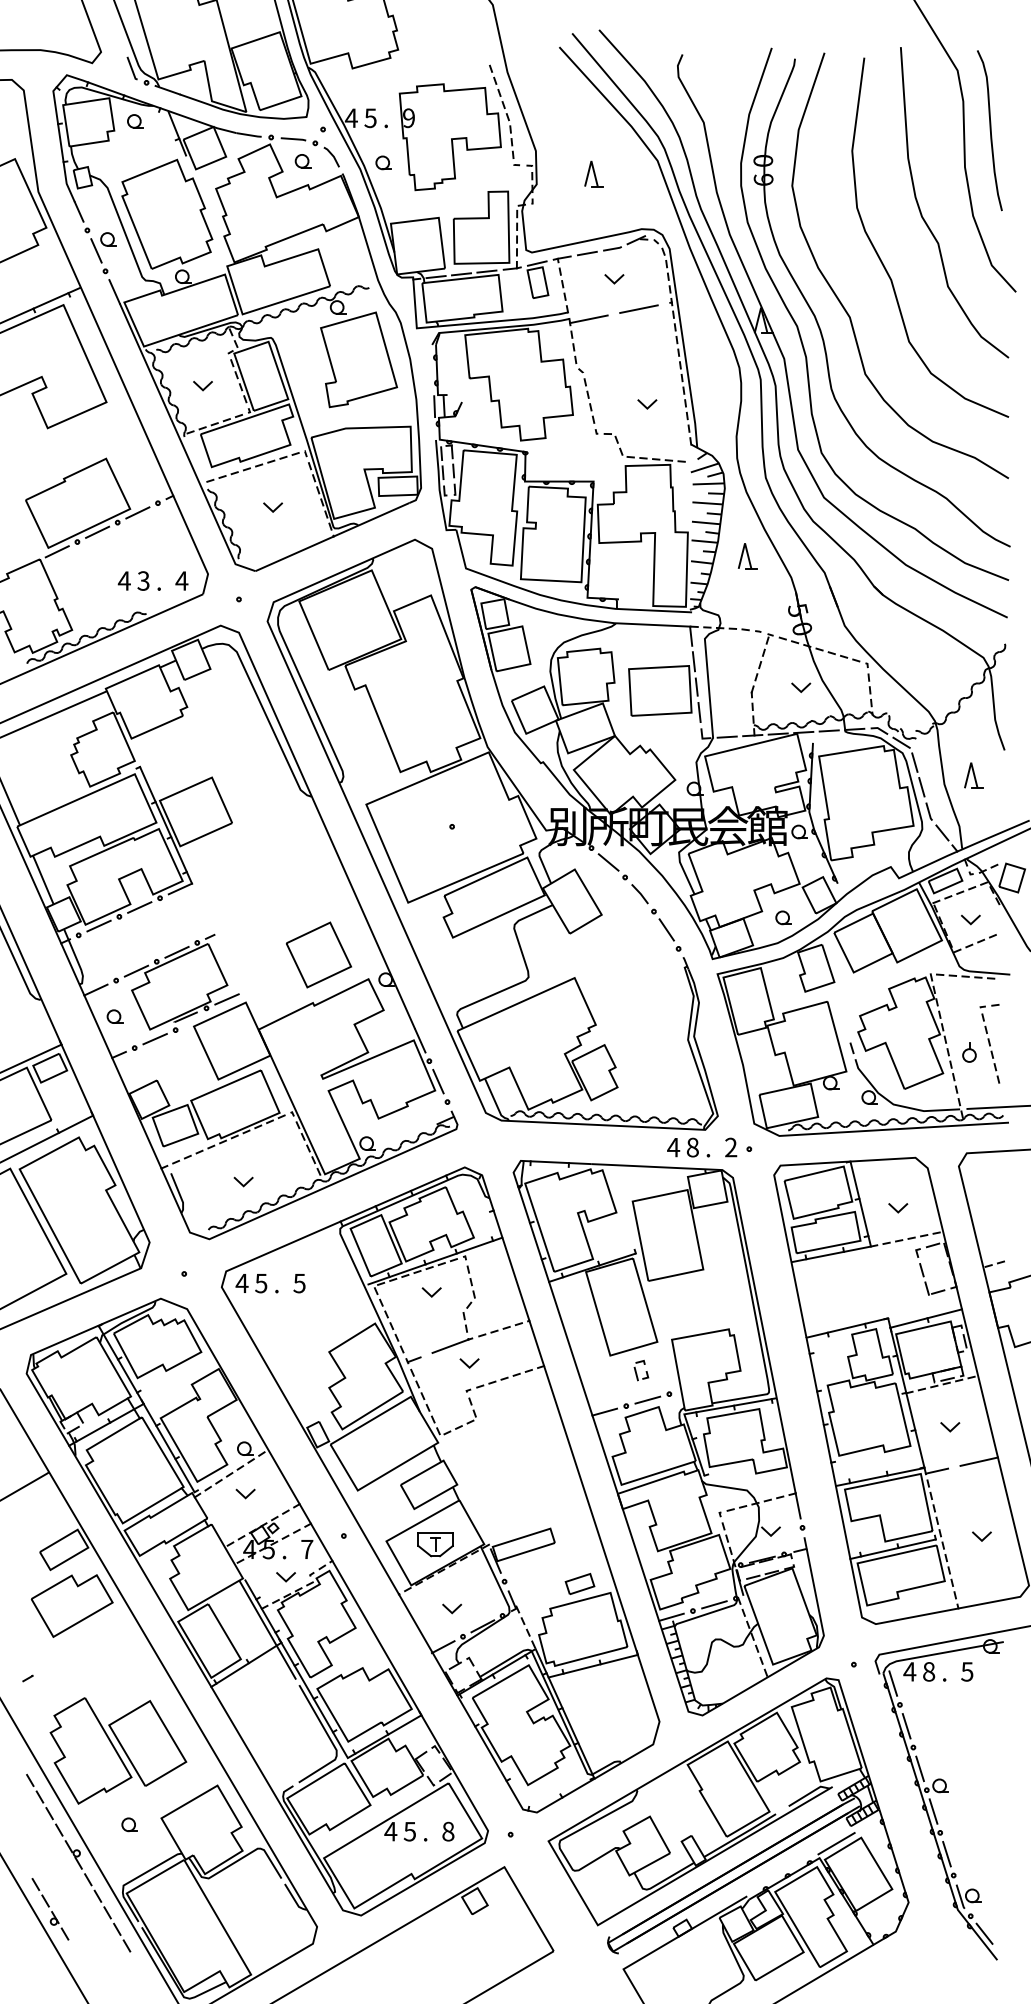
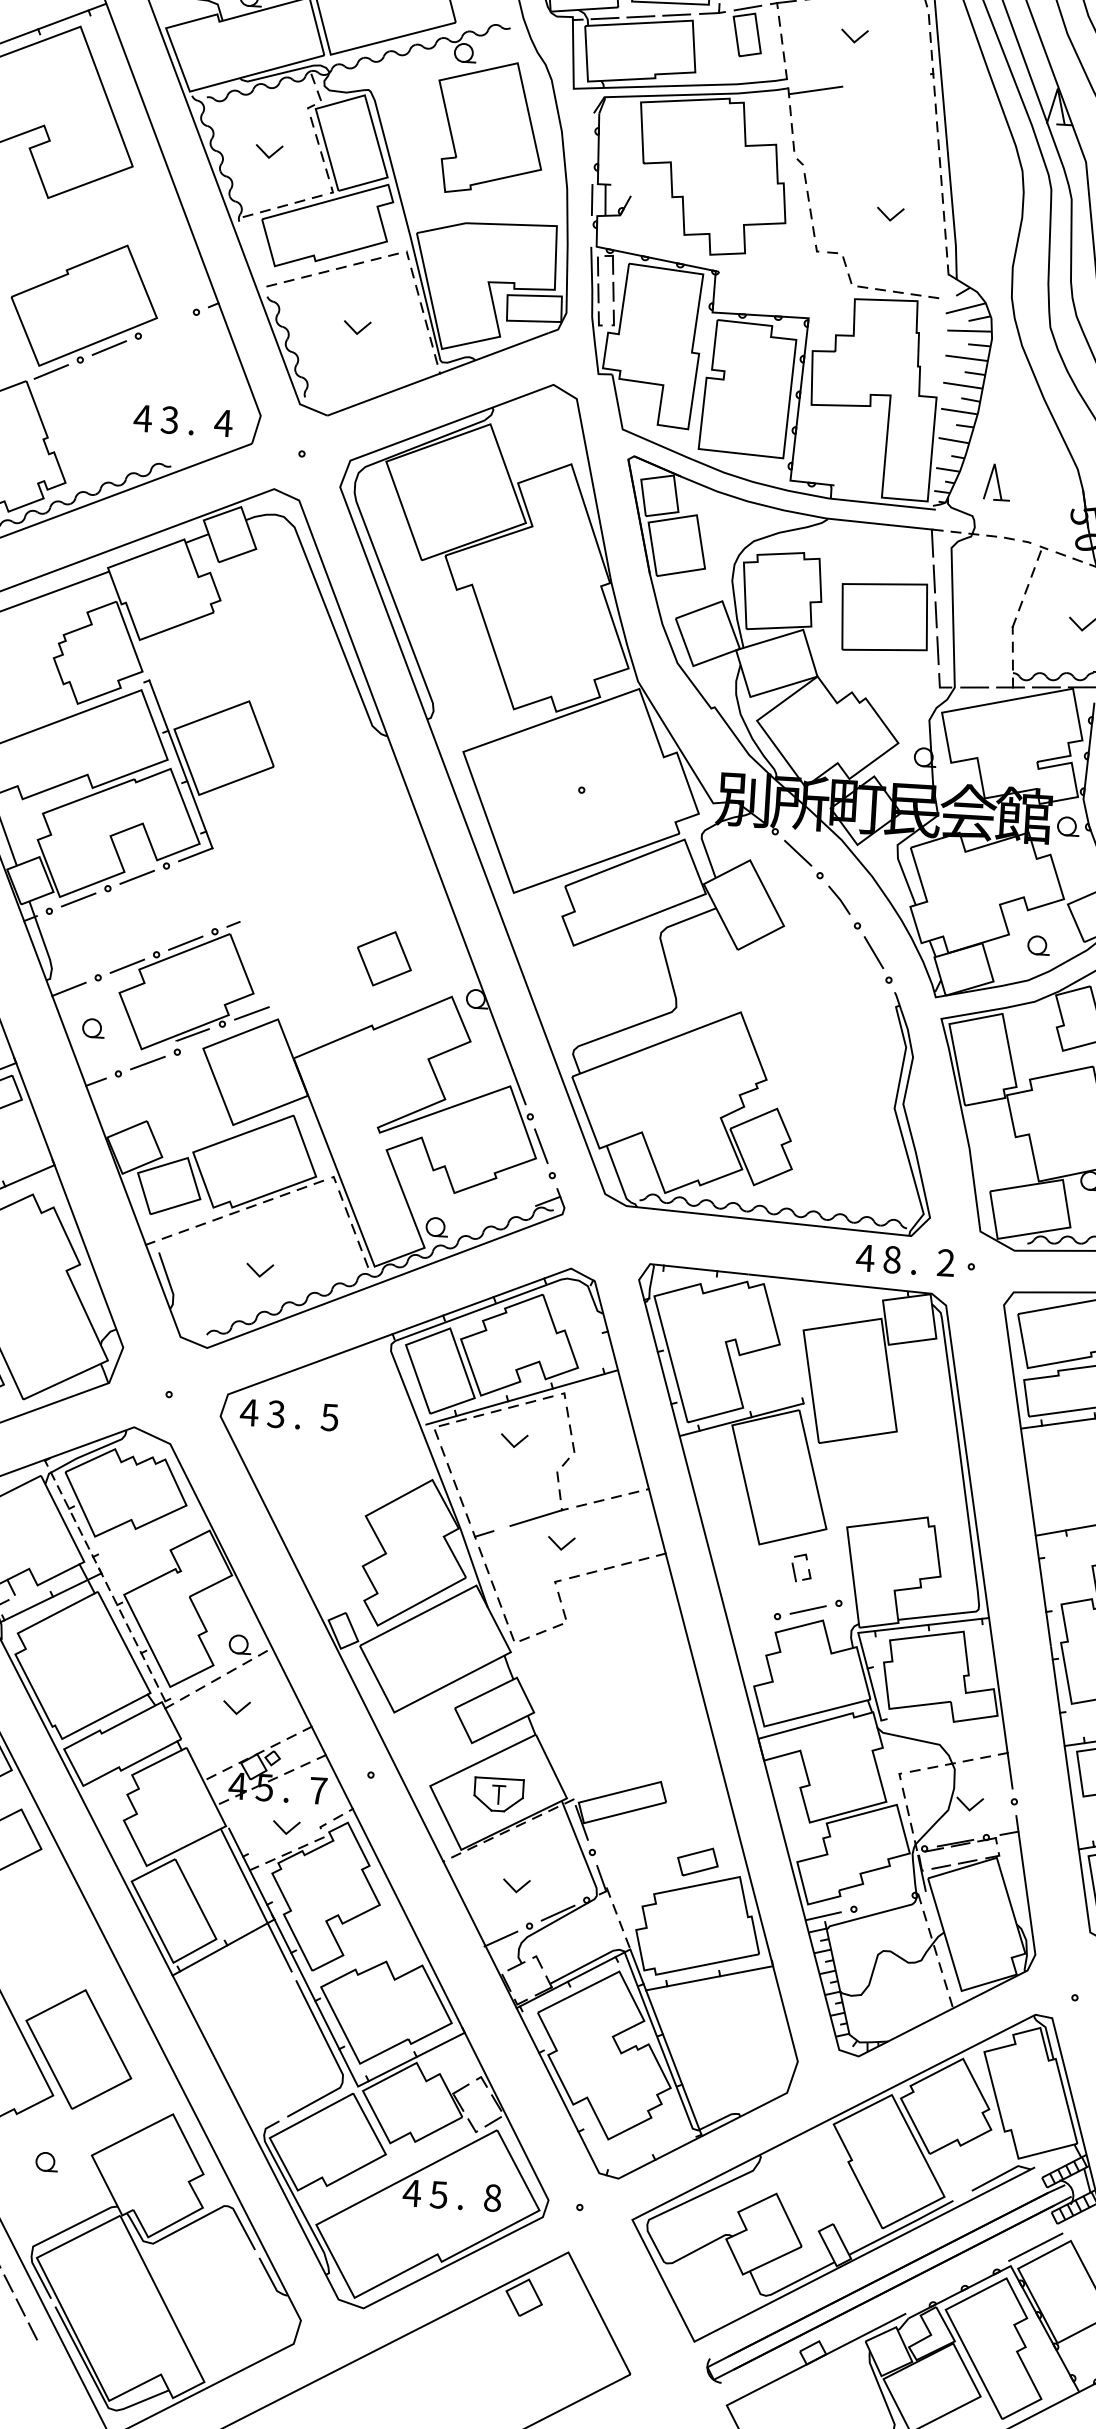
line: (638, 308) -> (886, 79), removed
line: (137, 512) -> (166, 323), removed
part: (747, 556) -> (997, 482), moved
part: (318, 954) -> (383, 958), size x0.6
text: (261, 1282) -> (276, 1412), 5 -> 3
line: (146, 1408) -> (104, 1579), solid -> dashed
line: (604, 1411) -> (746, 1622), removed
line: (714, 1604) -> (884, 1901), removed

